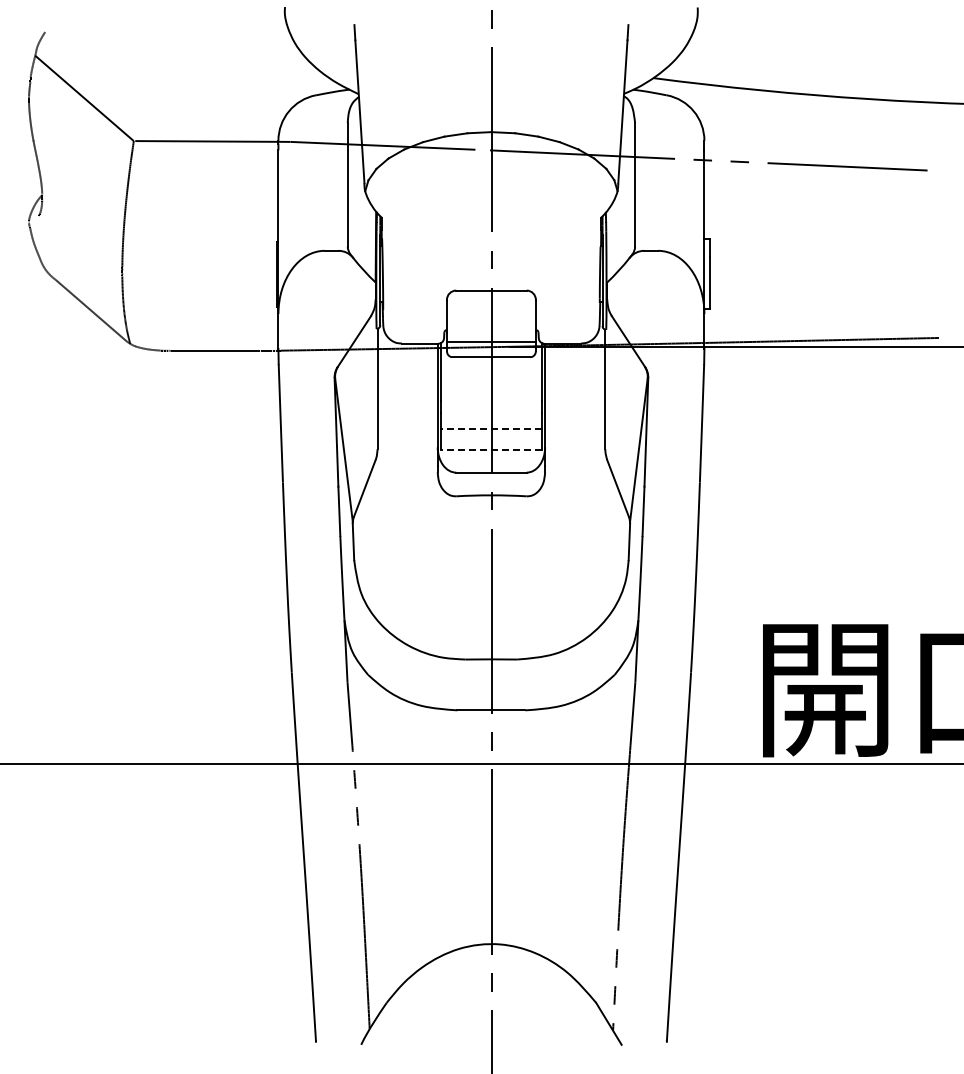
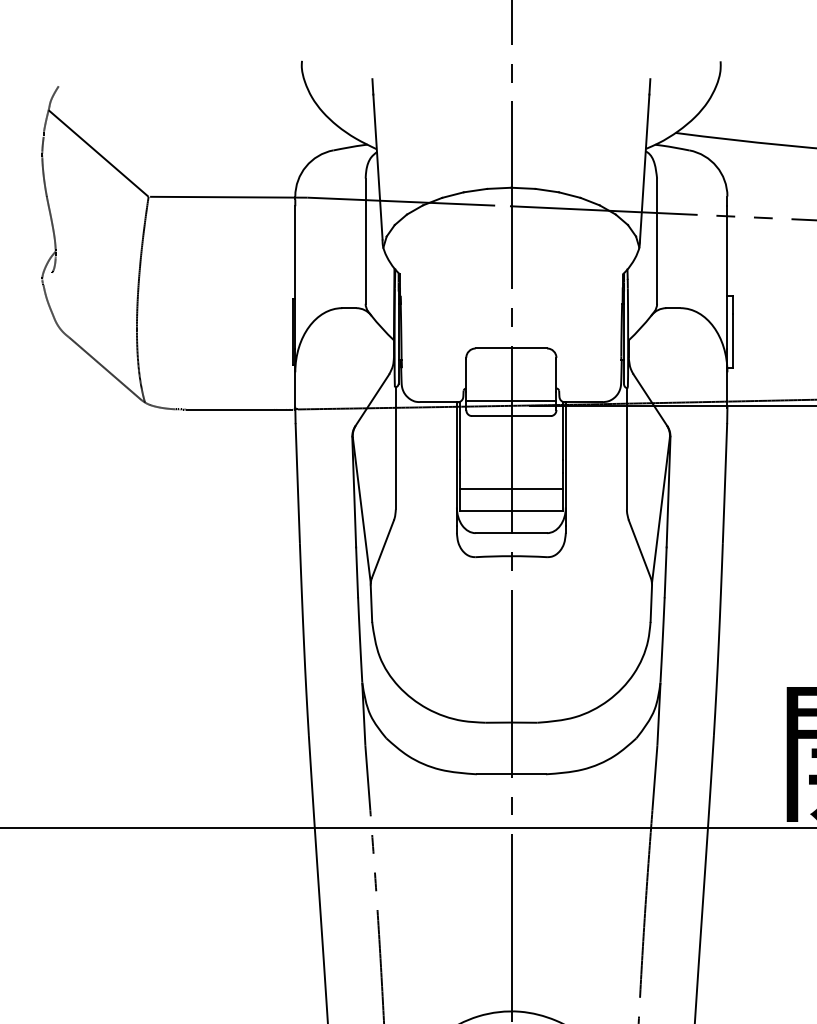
line: (491, 429) -> (511, 489), dashed -> solid
line: (491, 450) -> (511, 510), dashed -> solid

